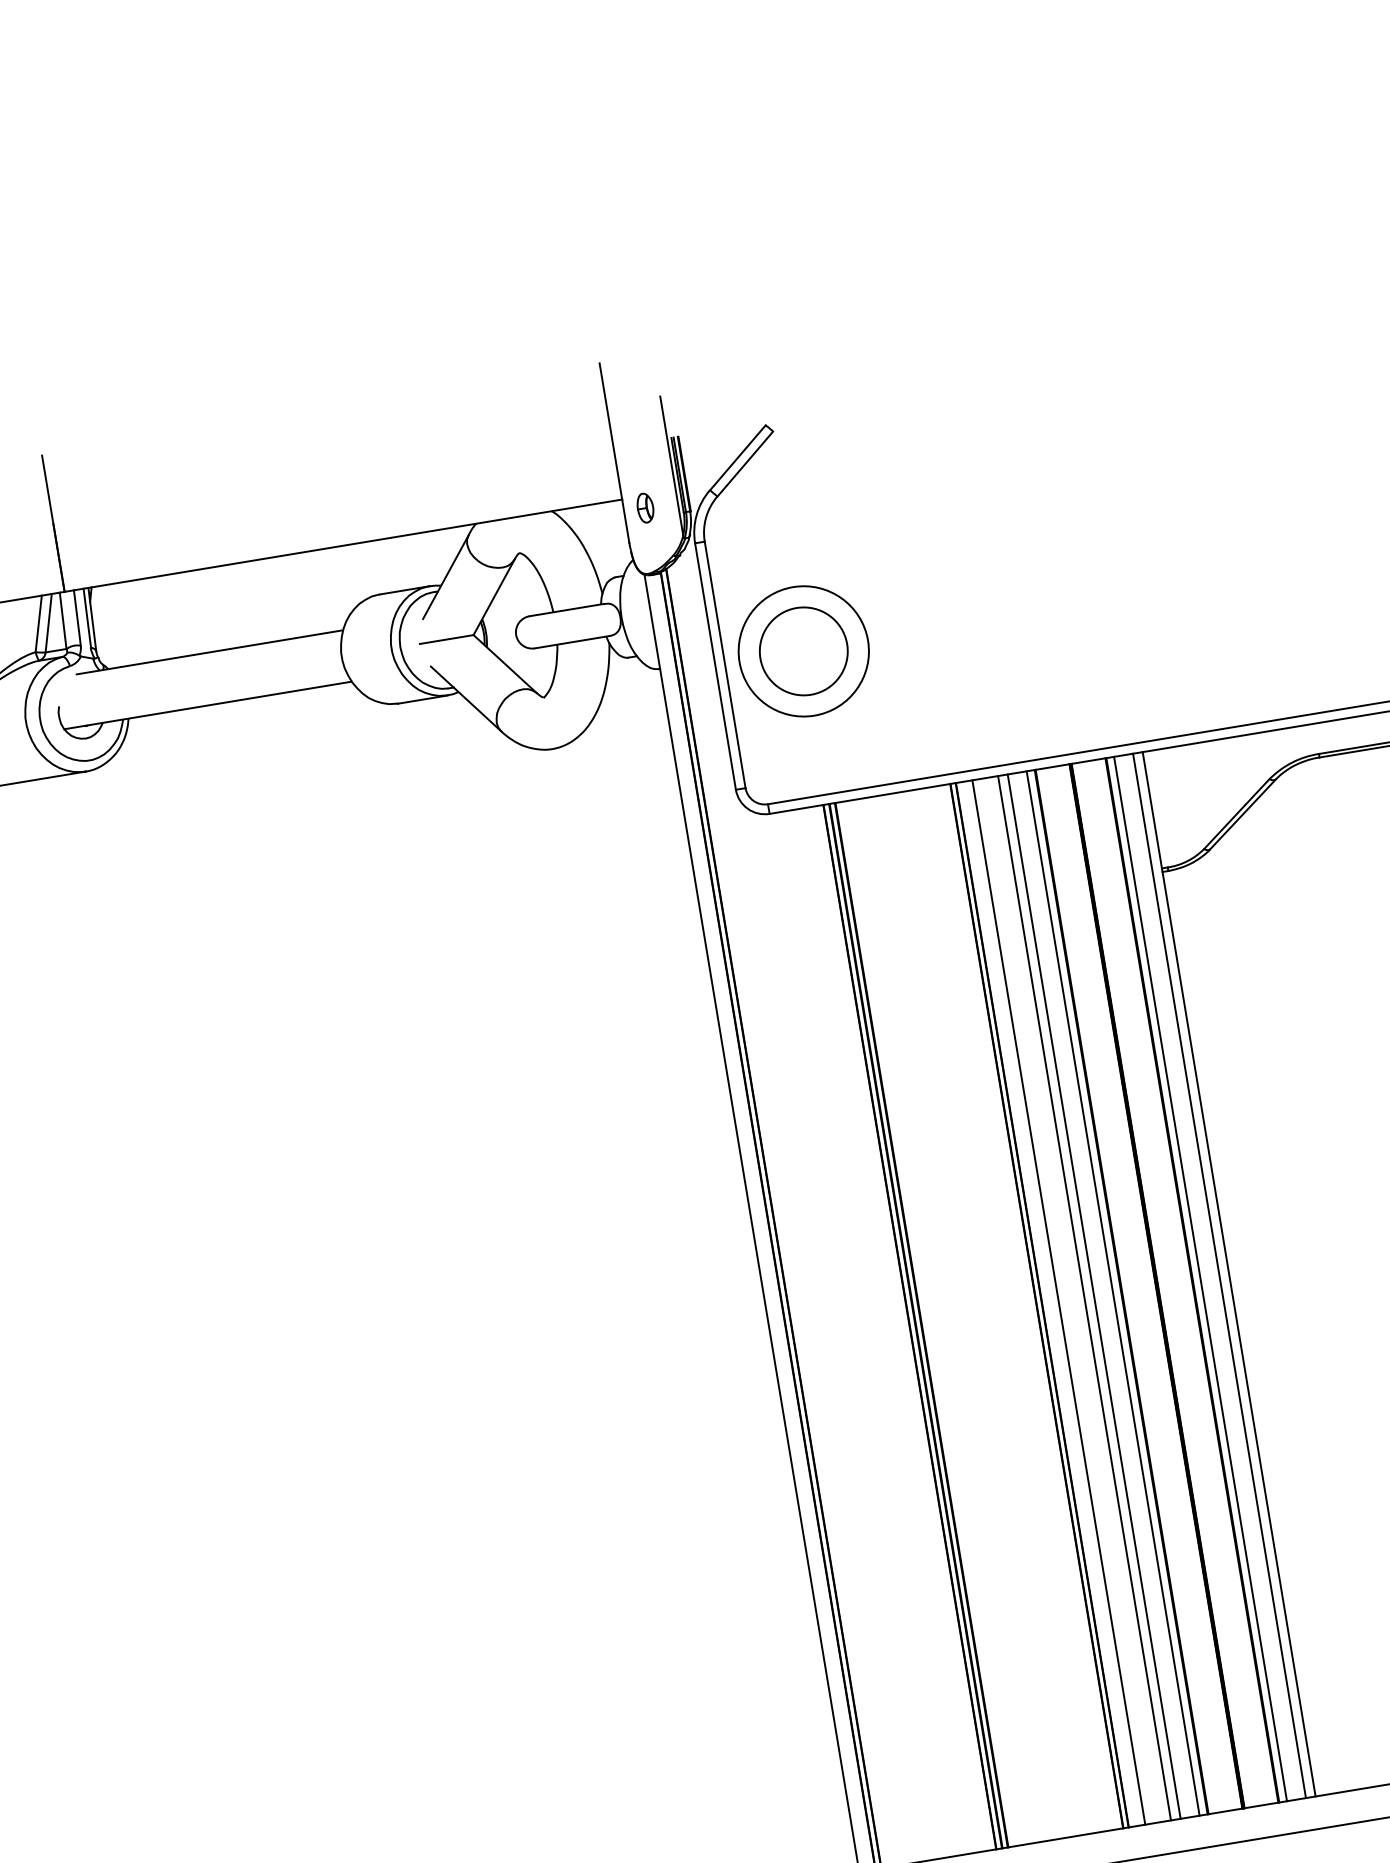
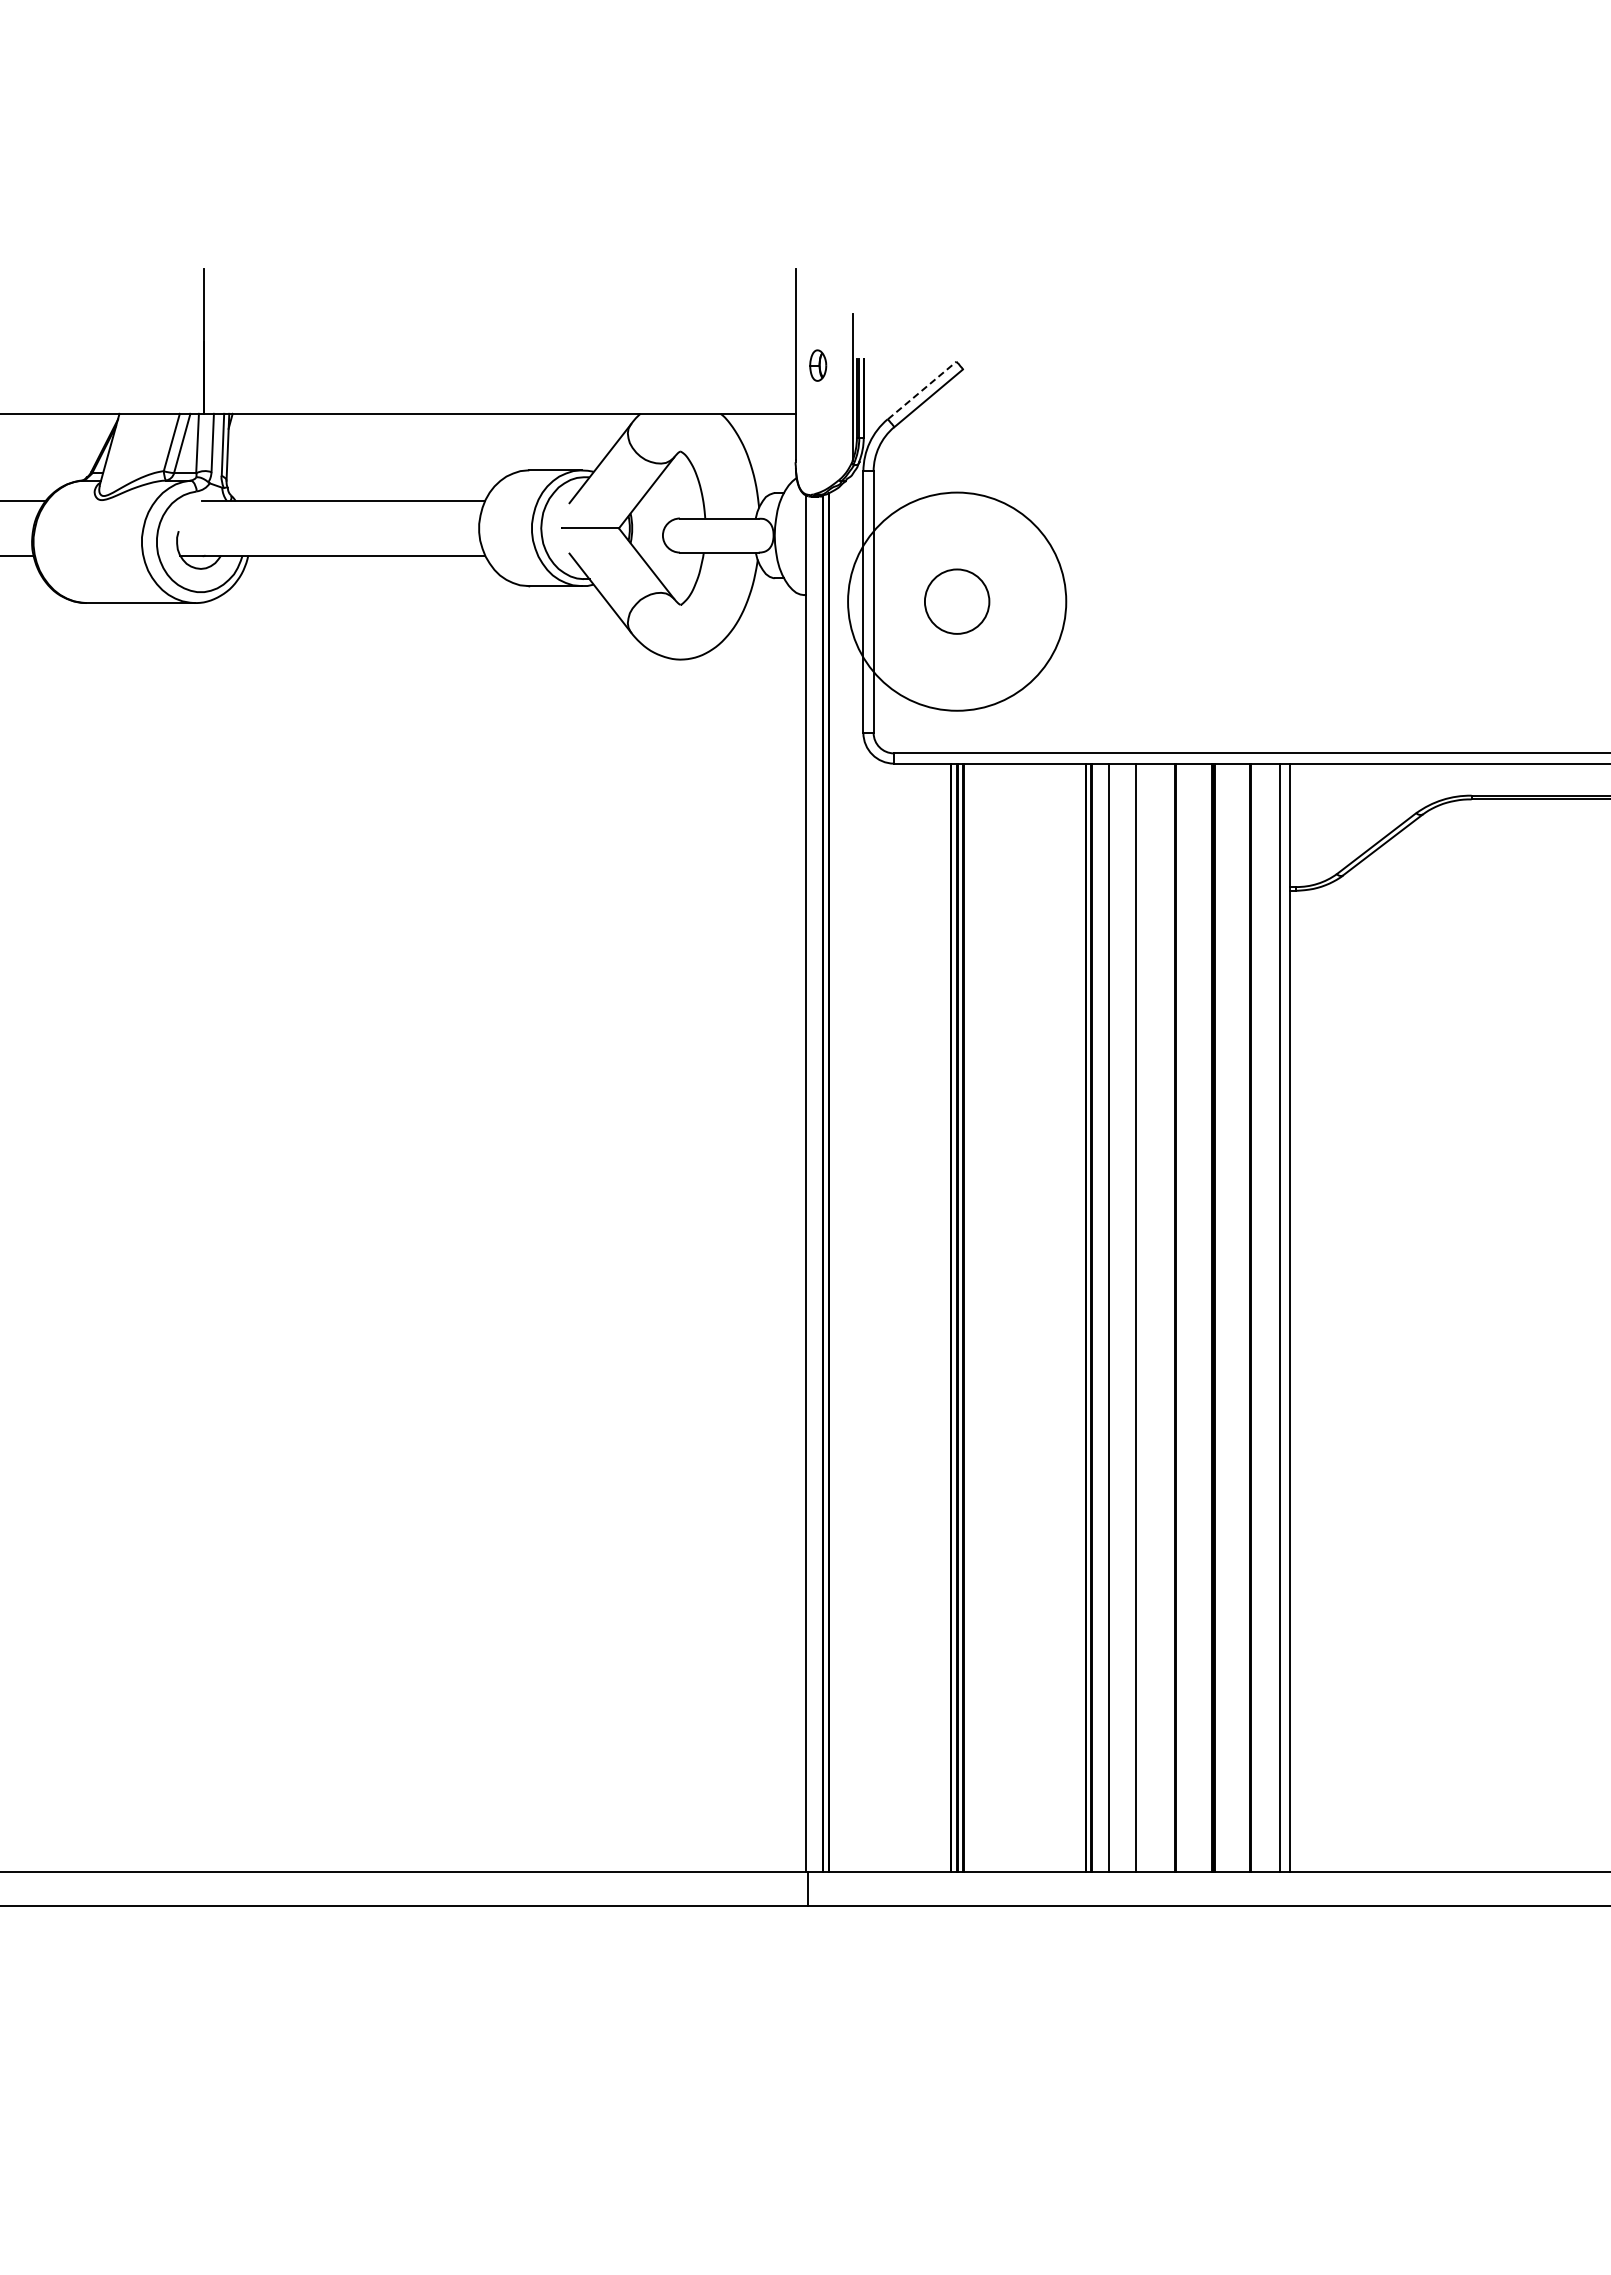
line: (738, 457) -> (922, 390), solid -> dashed
part: (645, 507) -> (818, 365), moved
circle: (803, 651) -> (956, 601), size x1.6
circle: (804, 651) -> (957, 601), size x0.7
line: (1200, 1278) -> (1259, 1317), removed
line: (1112, 1293) -> (1166, 1317), removed
line: (1093, 1296) -> (1146, 1317), removed

